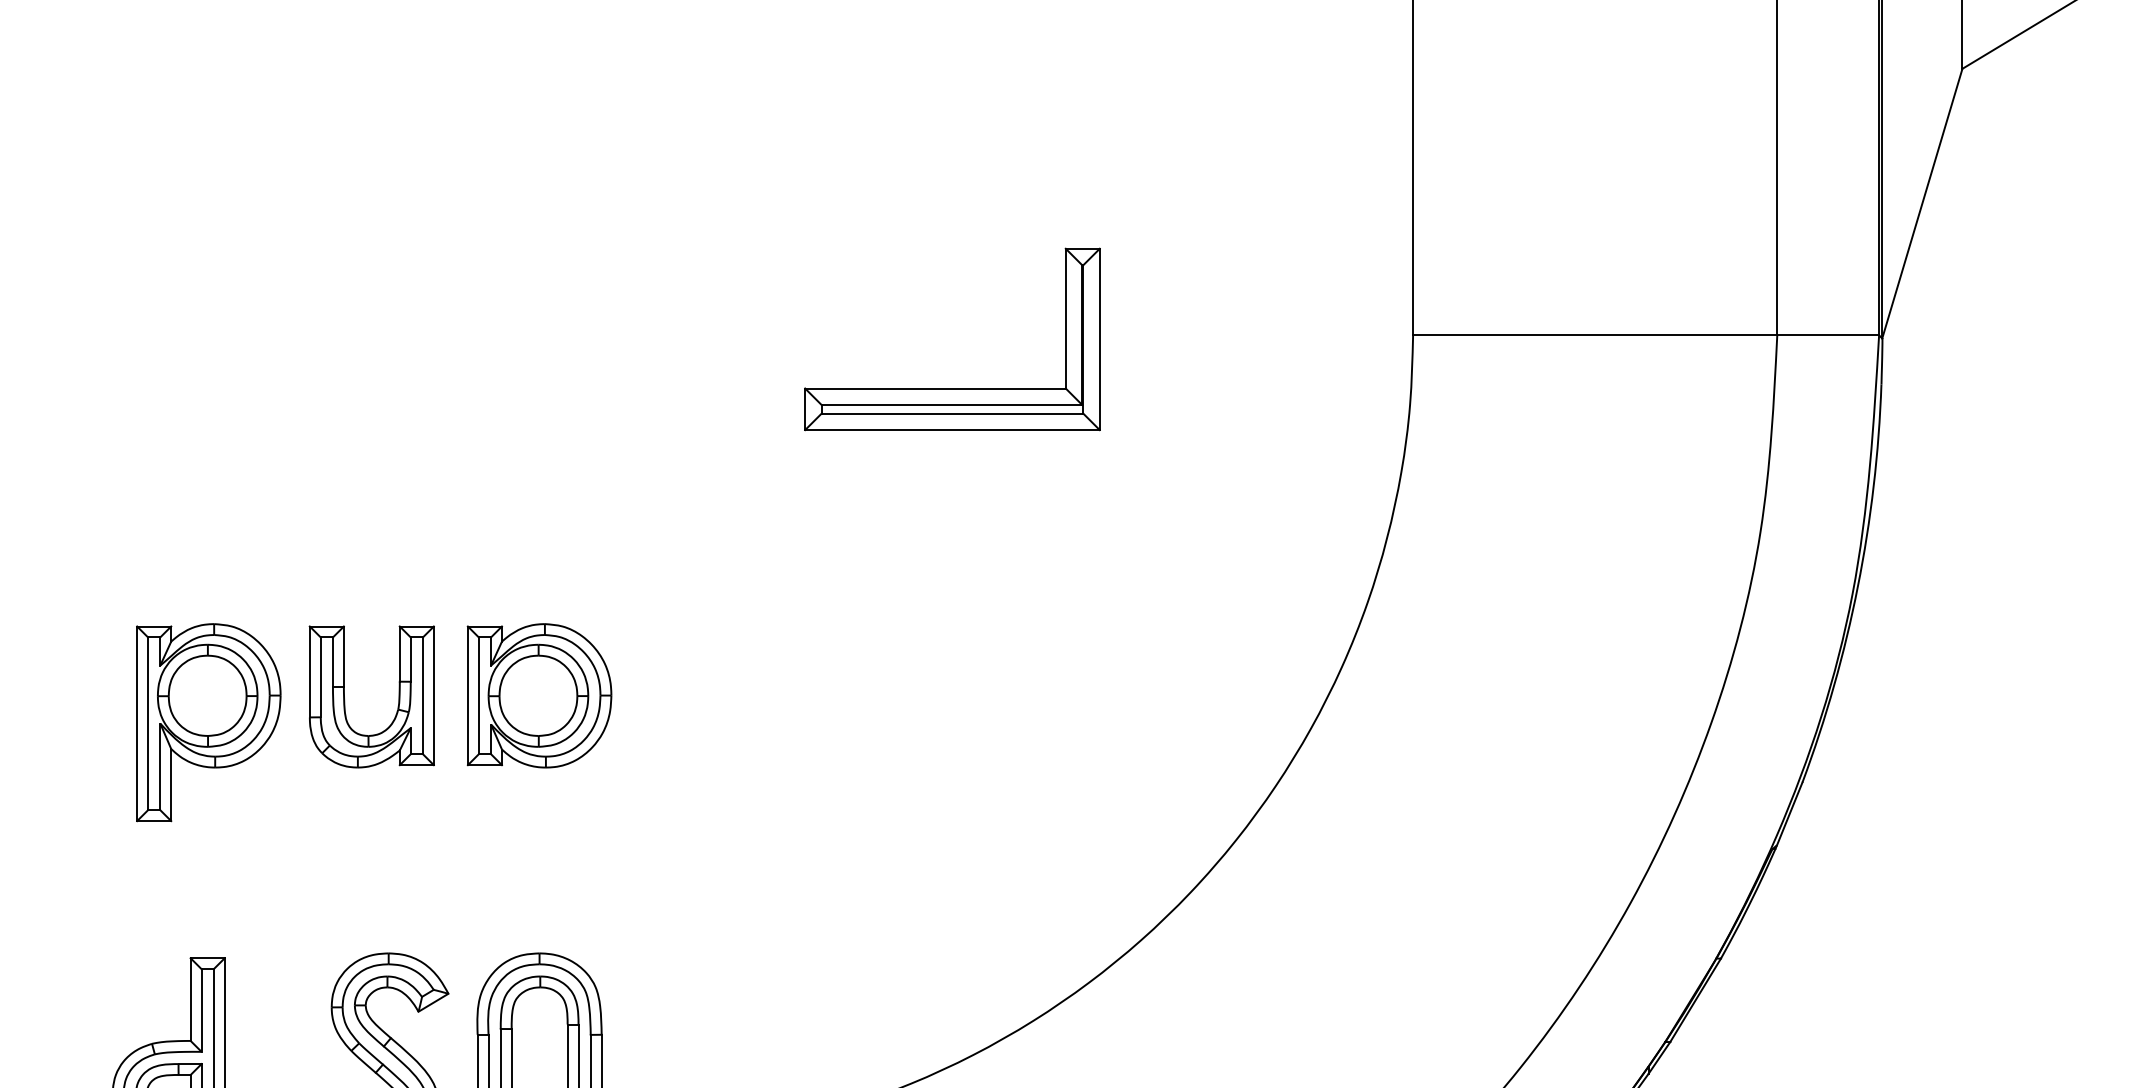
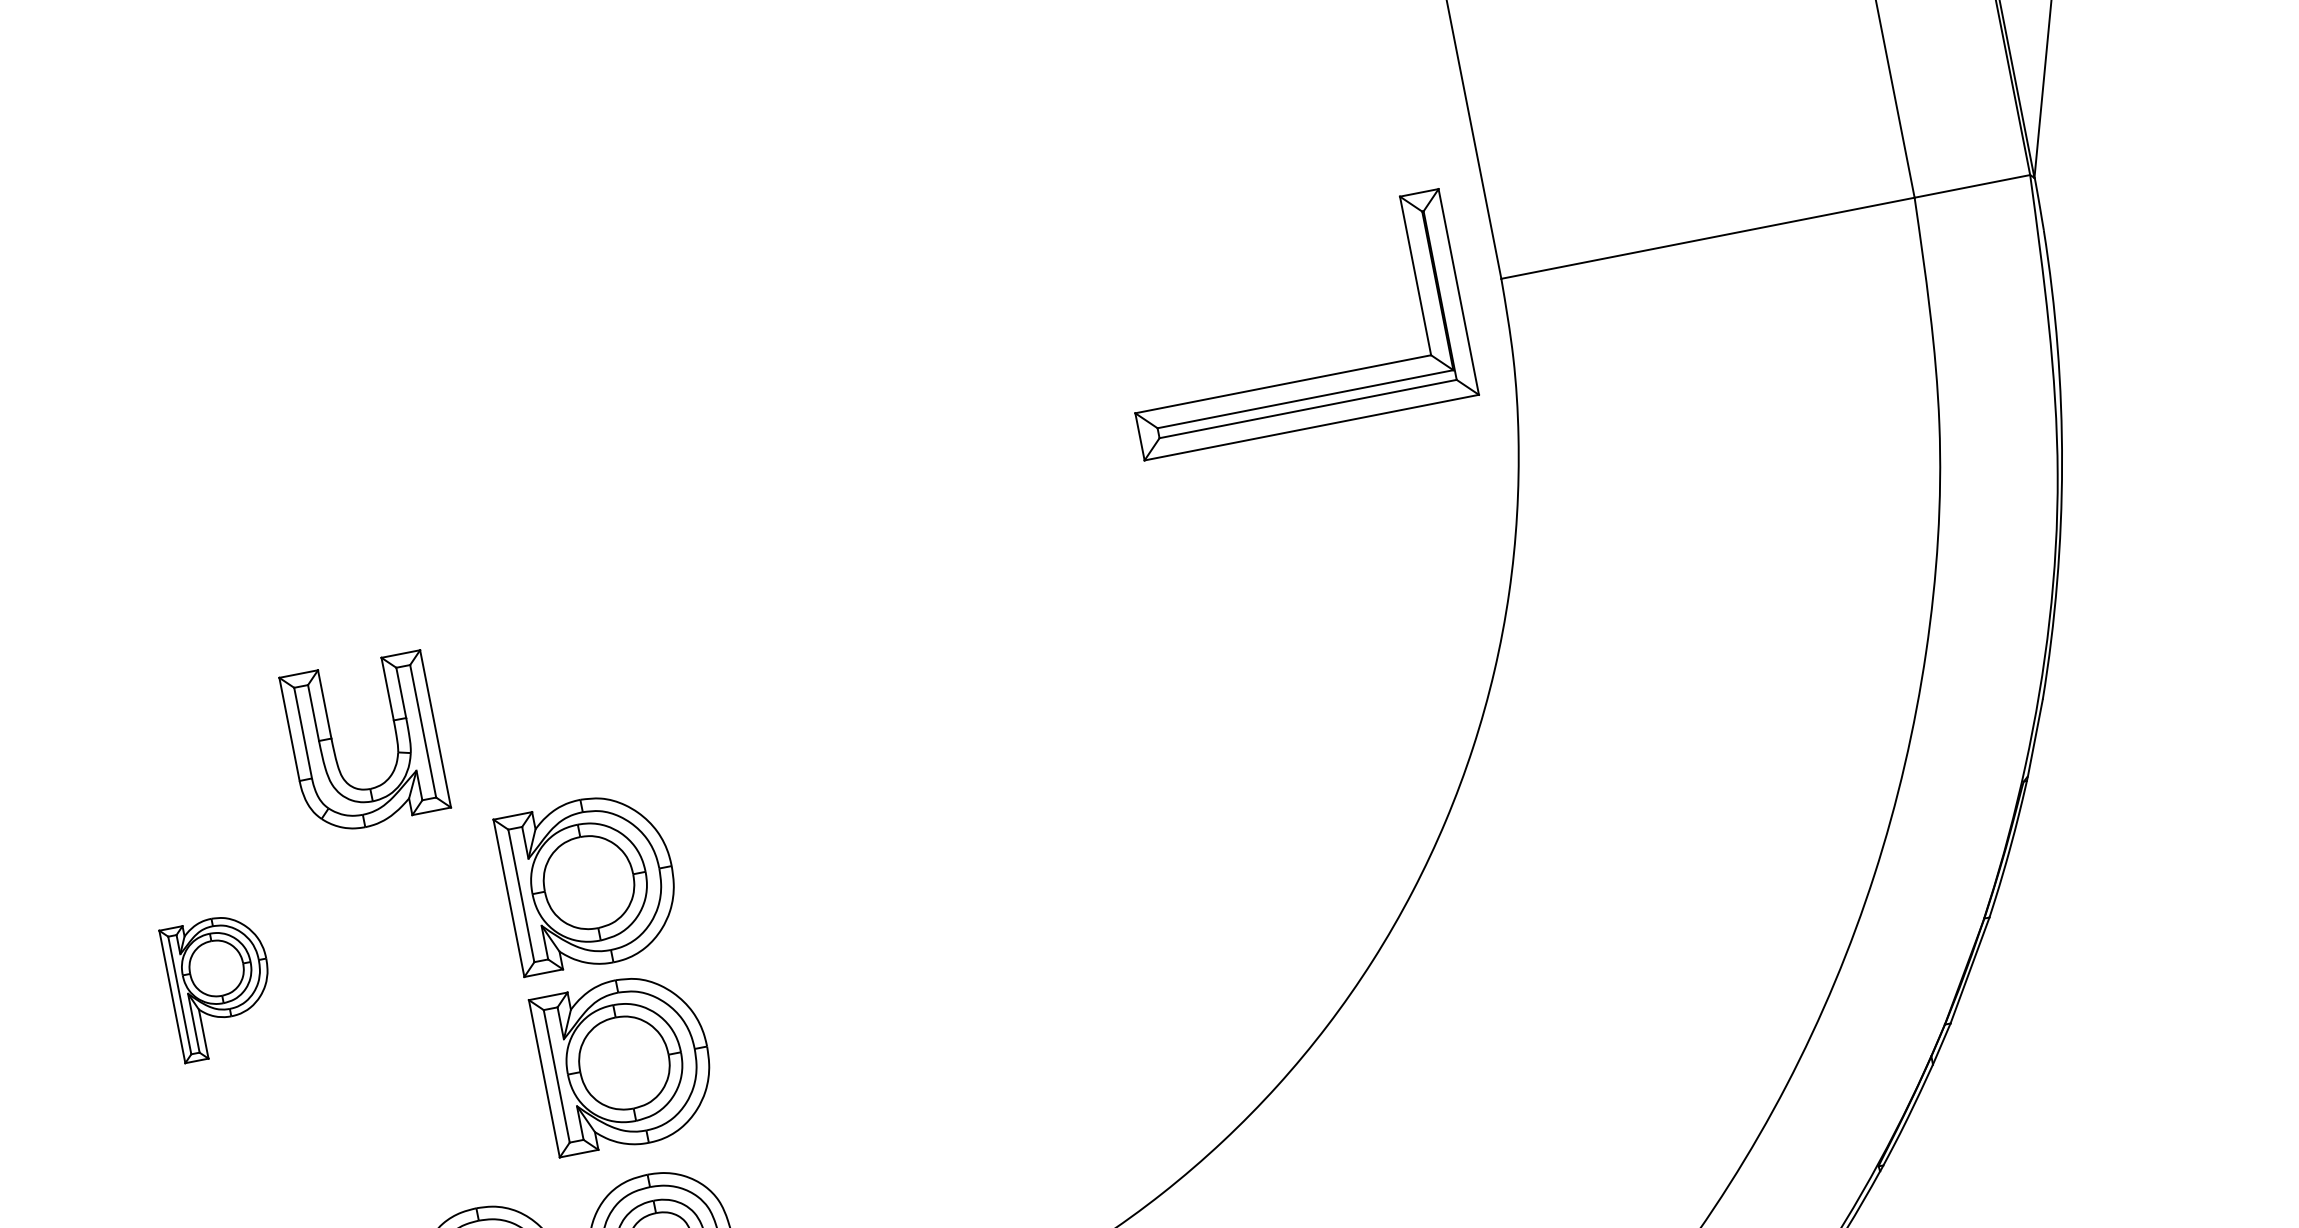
part: (952, 388) -> (1302, 380), moved
part: (345, 700) -> (336, 753), moved
part: (208, 722) -> (220, 986), size x0.6
part: (539, 854) -> (625, 1062), added

